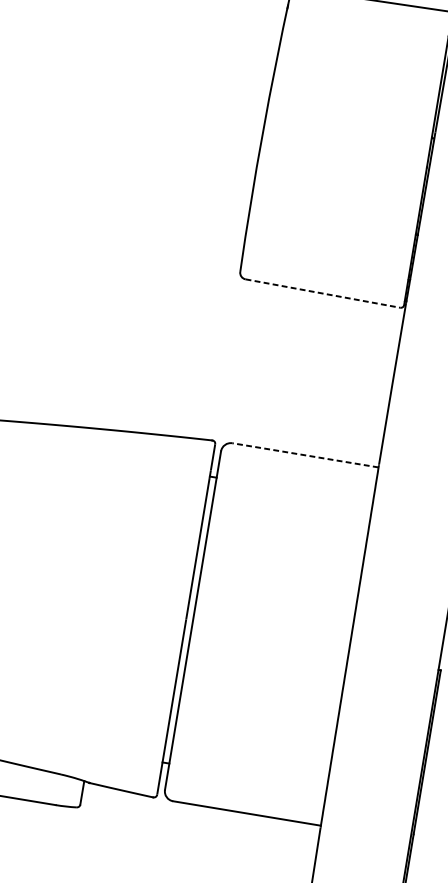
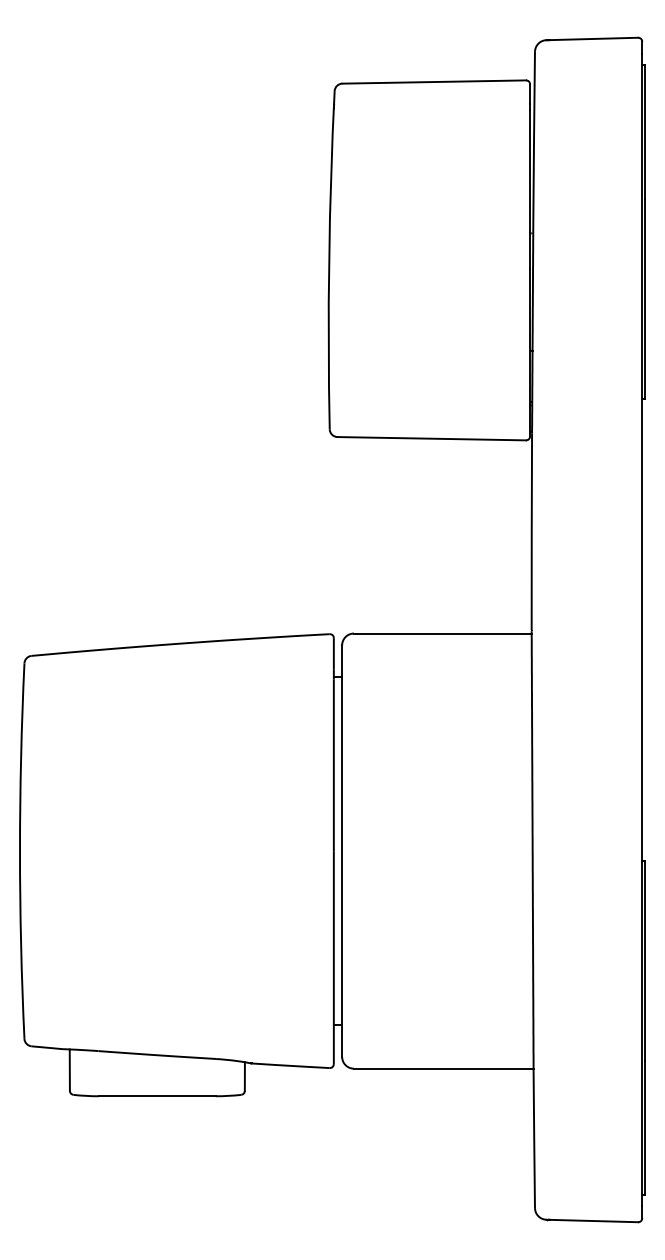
line: (323, 293) -> (432, 438), dashed -> solid
line: (305, 455) -> (442, 633), dashed -> solid

